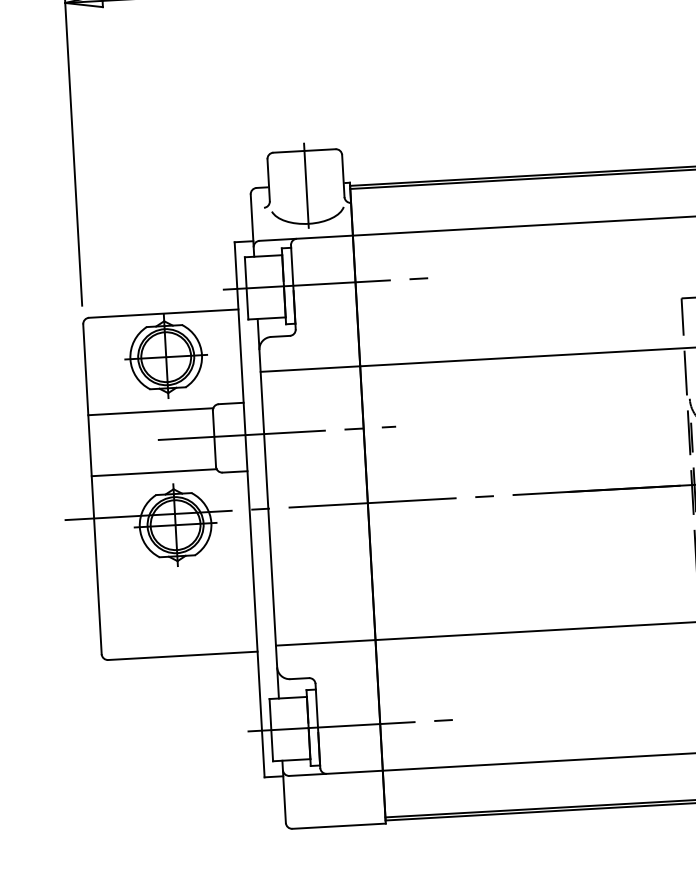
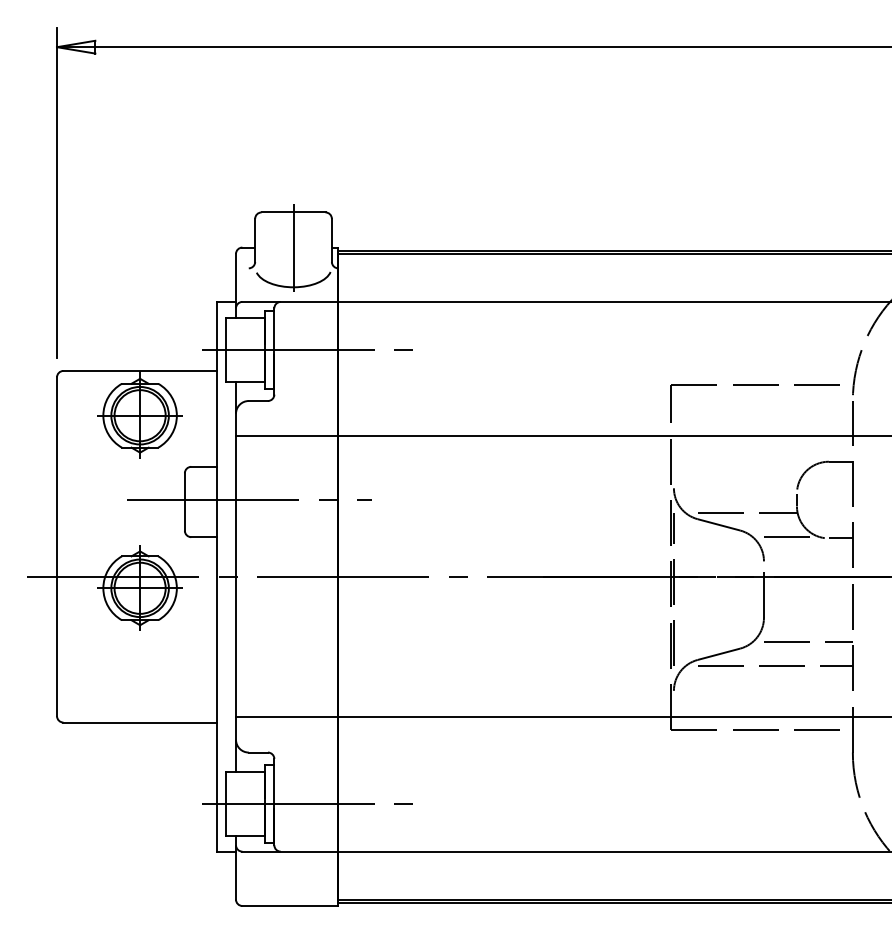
line: (151, 411) -> (121, 470), removed
line: (154, 472) -> (121, 533), removed

